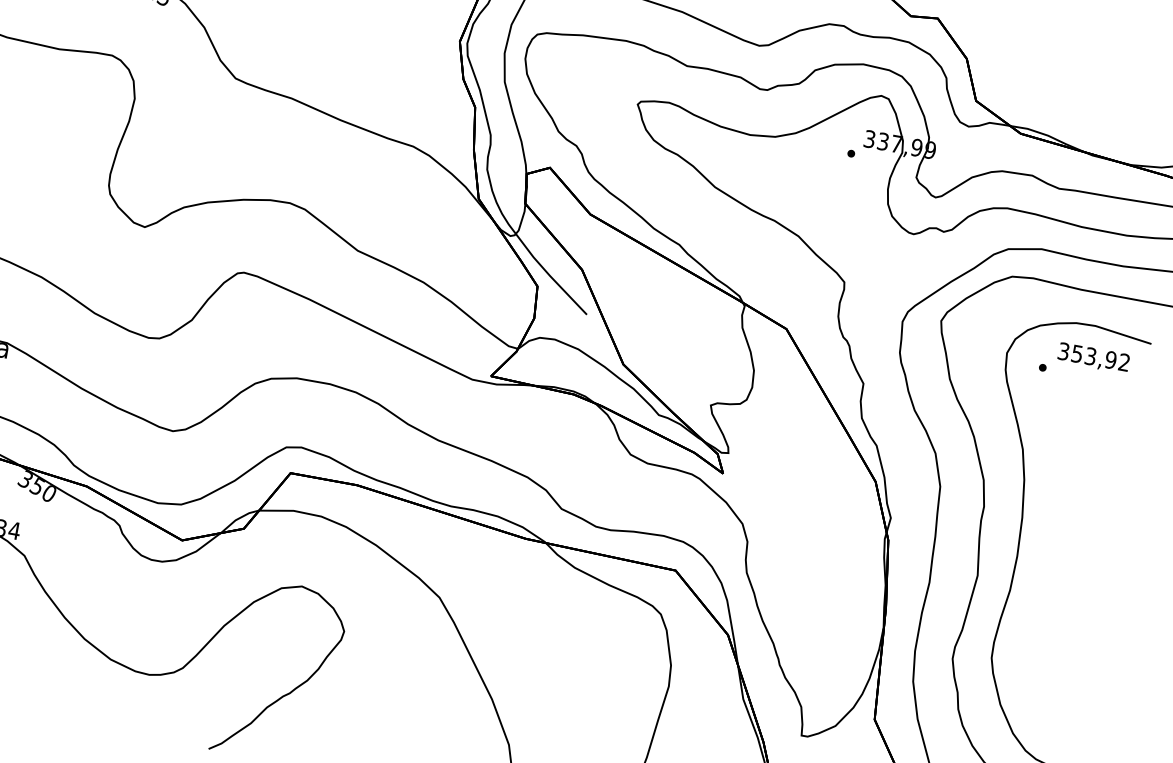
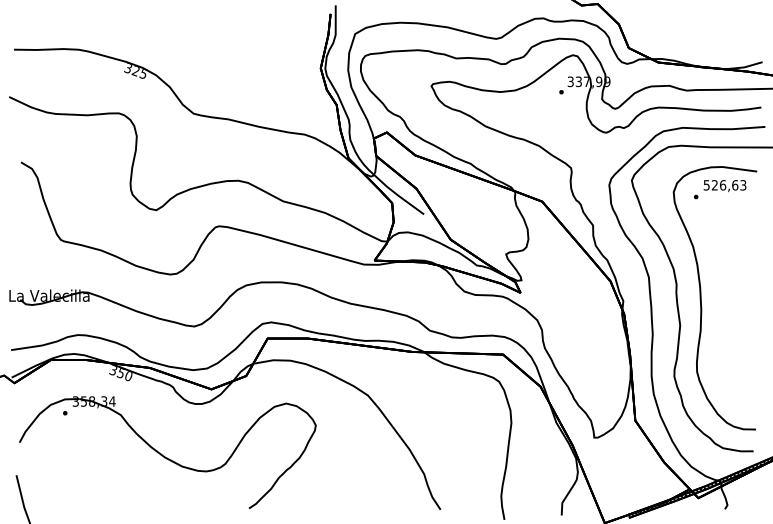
text: (1094, 357) -> (725, 185), 353,92 -> 526,63

